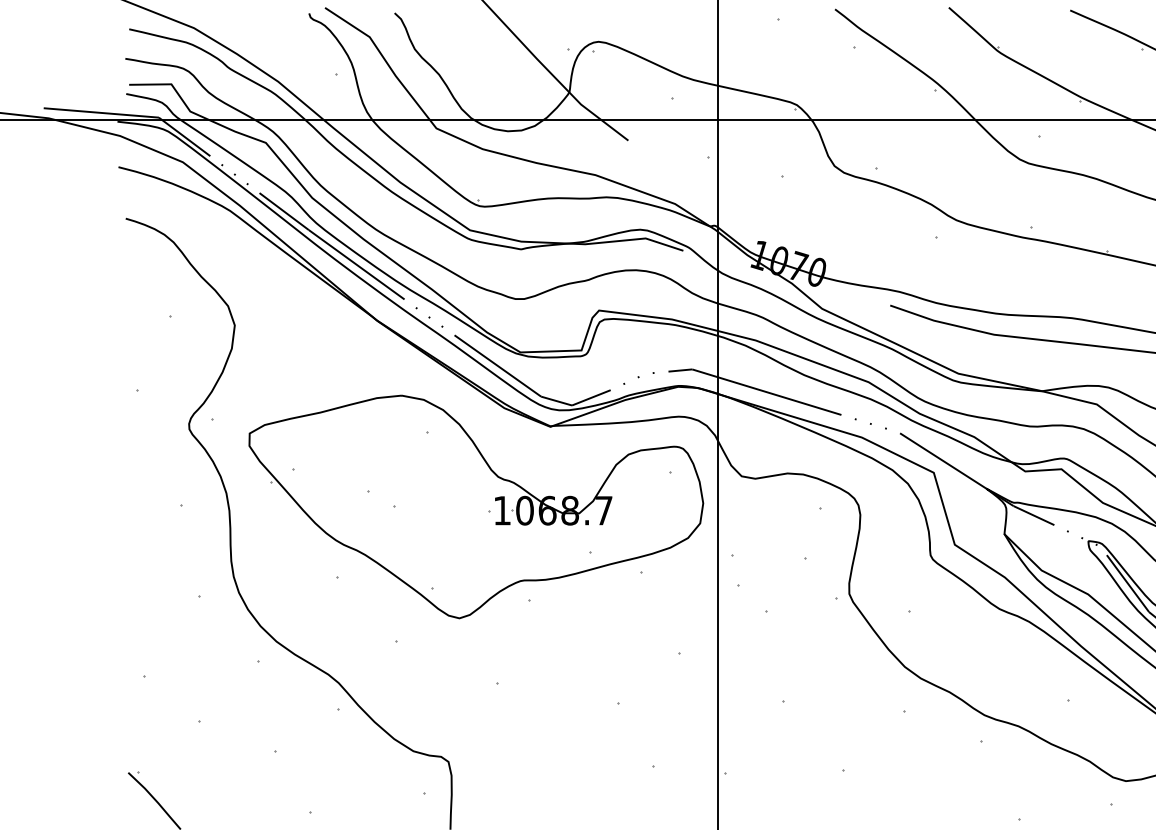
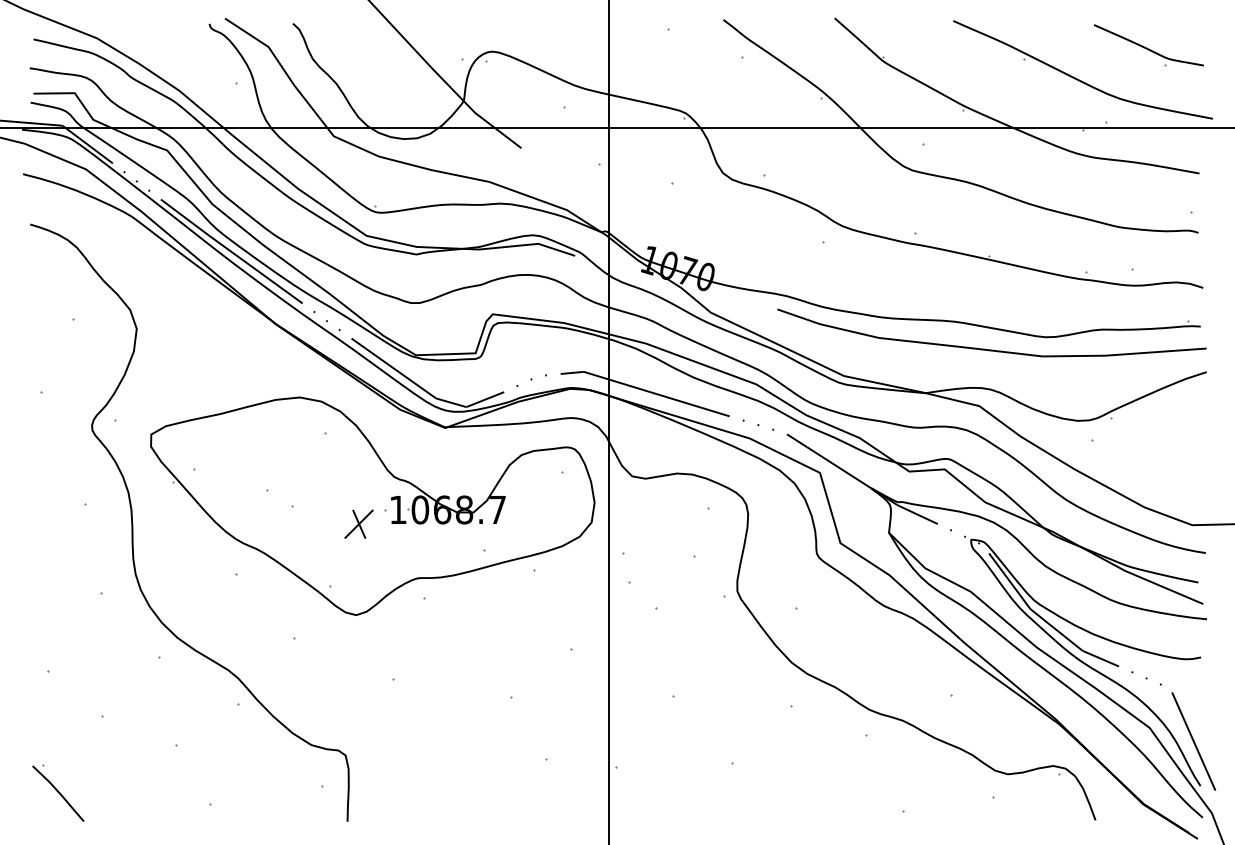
part: (461, 524) -> (358, 523), added

